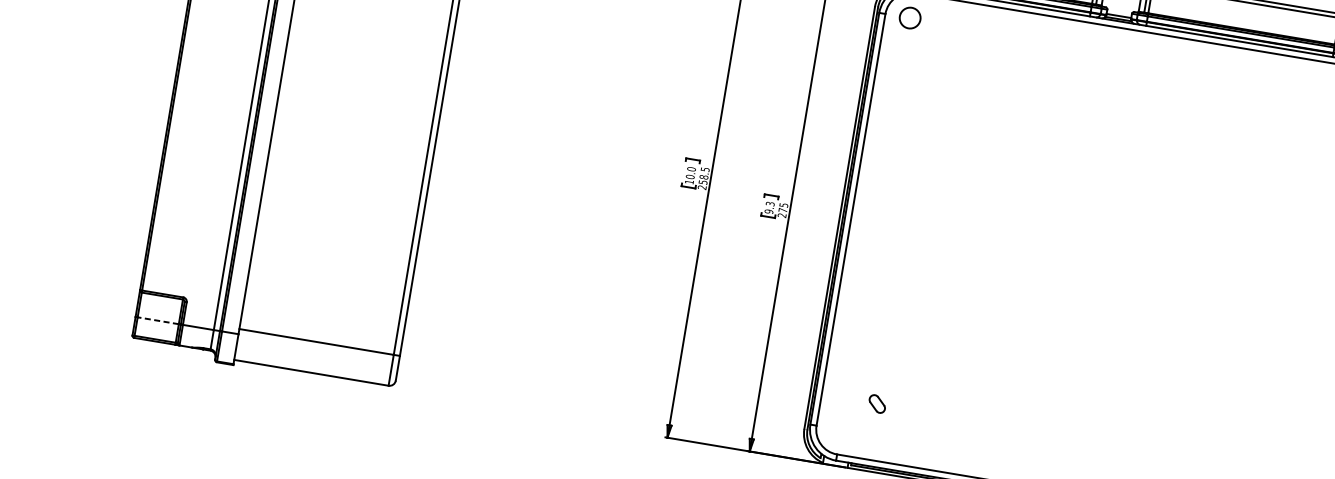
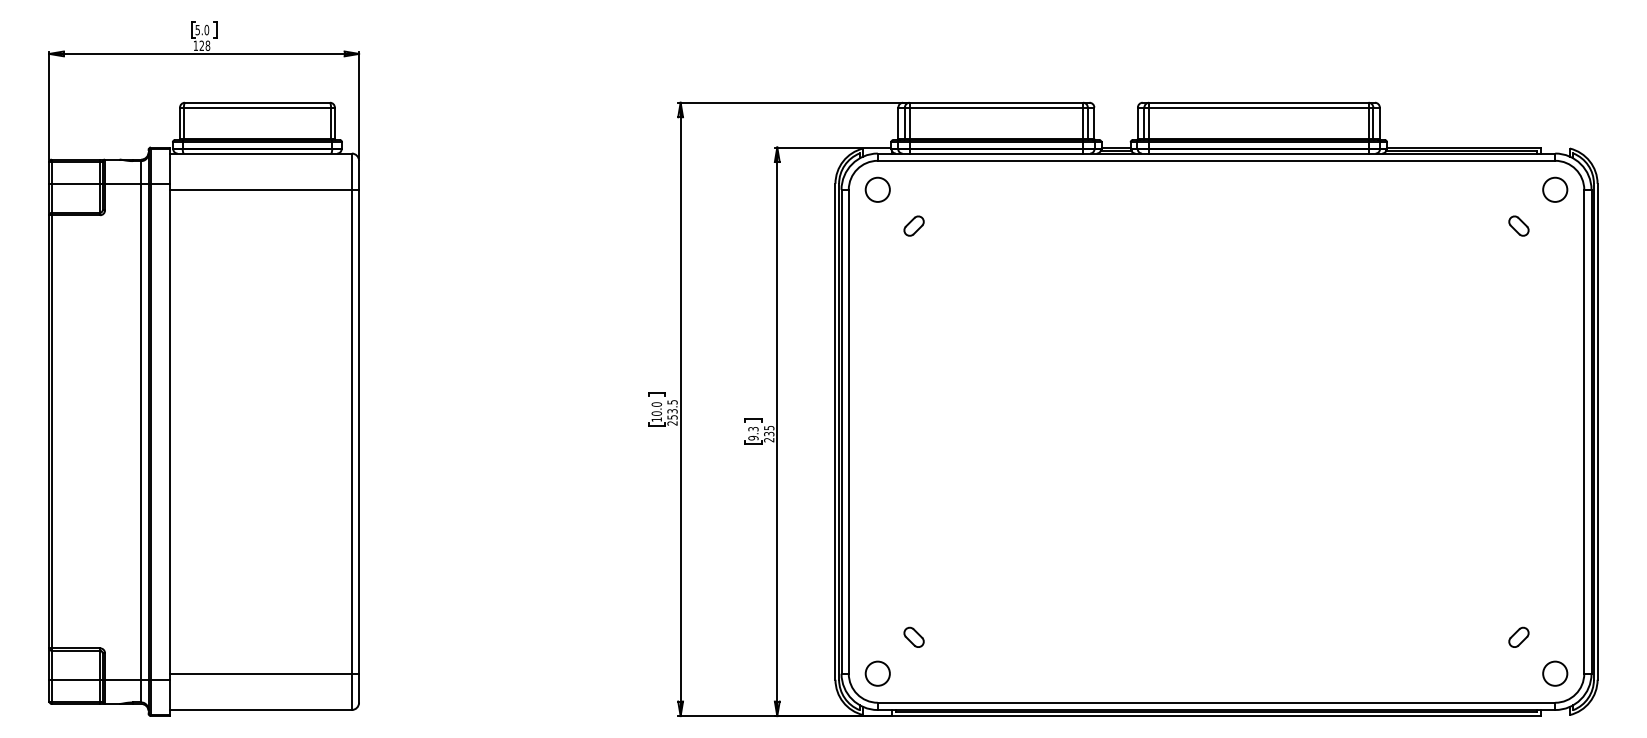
part: (935, 53) -> (913, 225), added
text: (703, 177) -> (672, 411), 258.5 -> 253.5
text: (783, 209) -> (769, 433), 275 -> 235
line: (157, 320) -> (75, 679), dashed -> solid
circle: (841, 429) -> (877, 673), added

